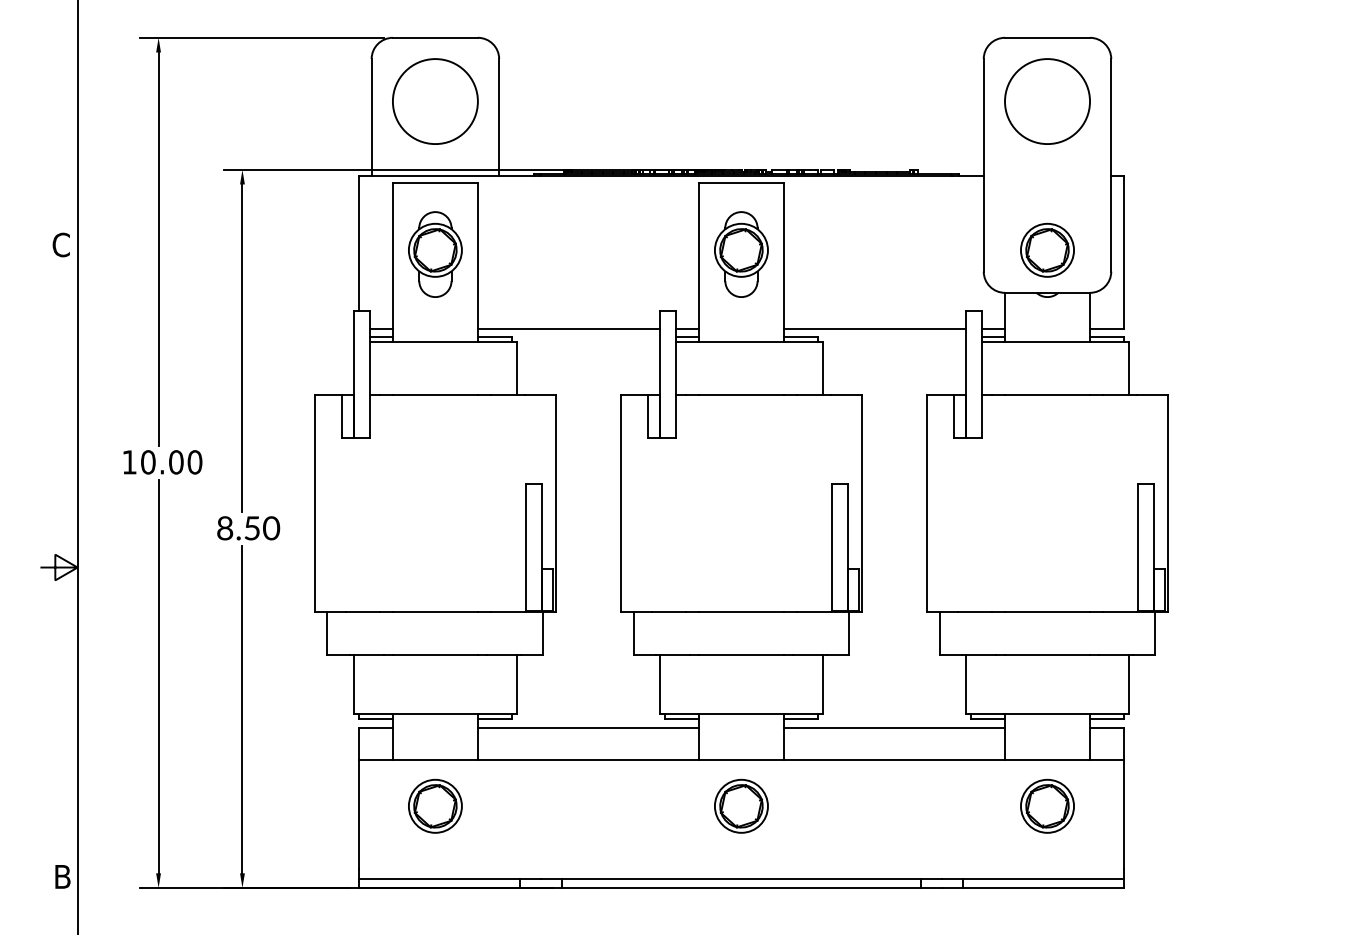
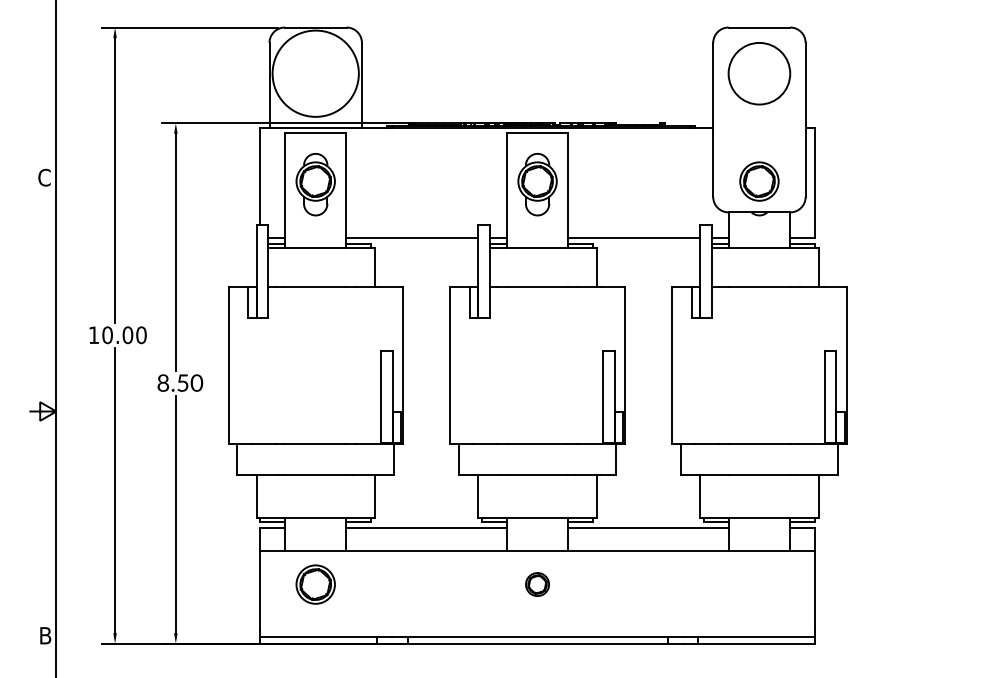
circle: (435, 101) -> (315, 73), size x1.4
part: (741, 806) -> (537, 584), size x0.6
part: (1047, 806) -> (759, 584), removed

